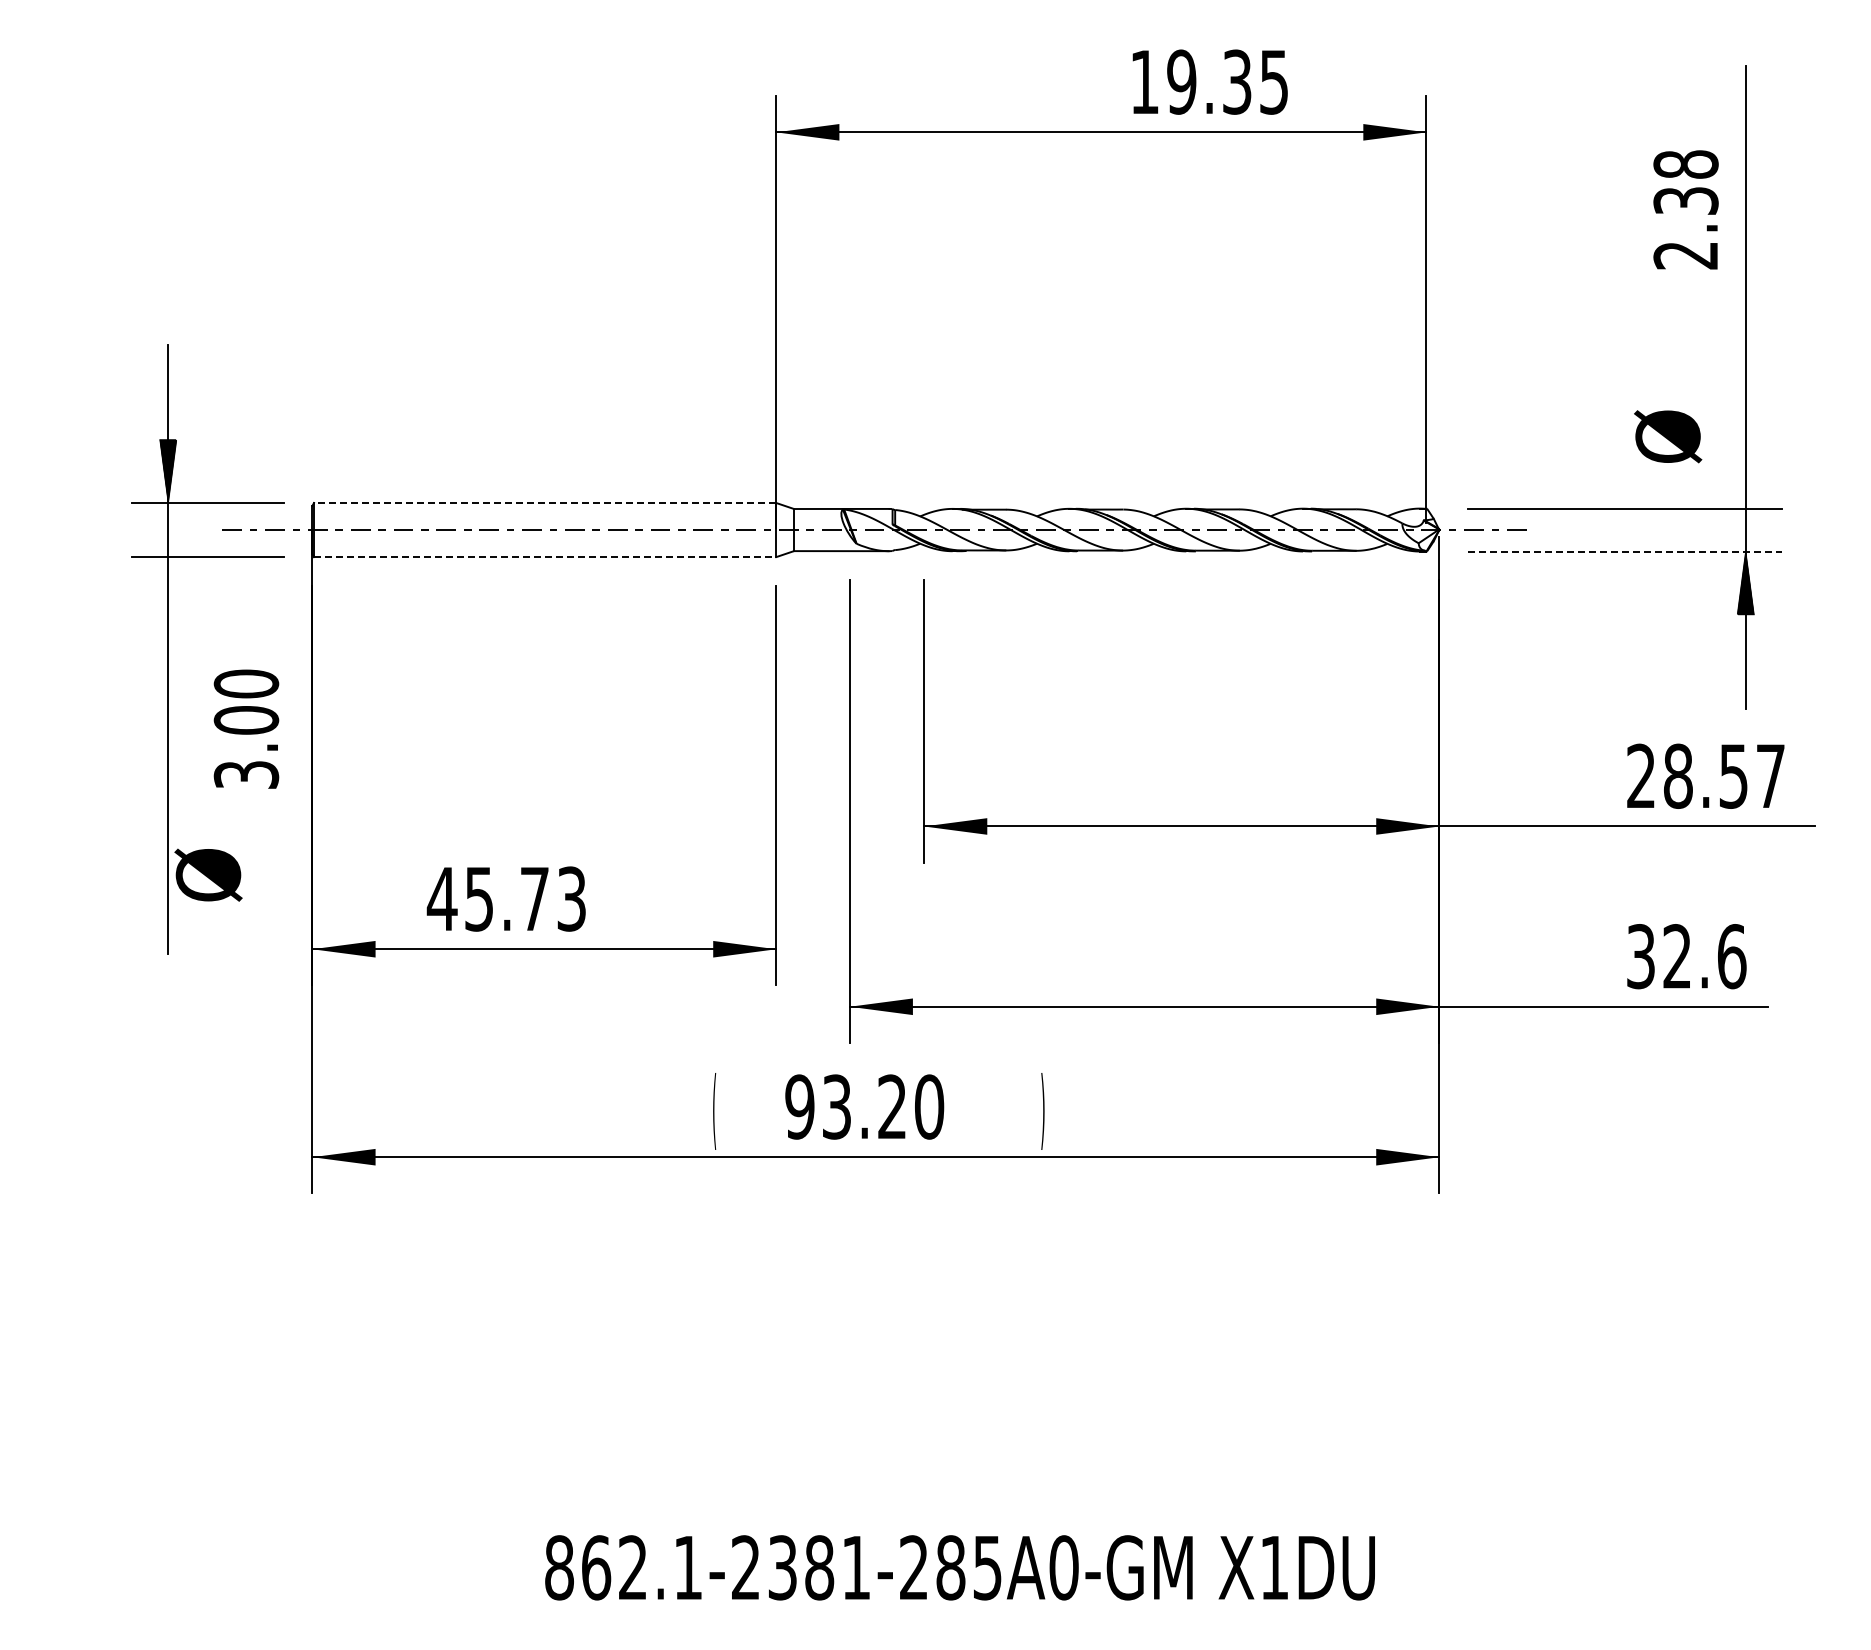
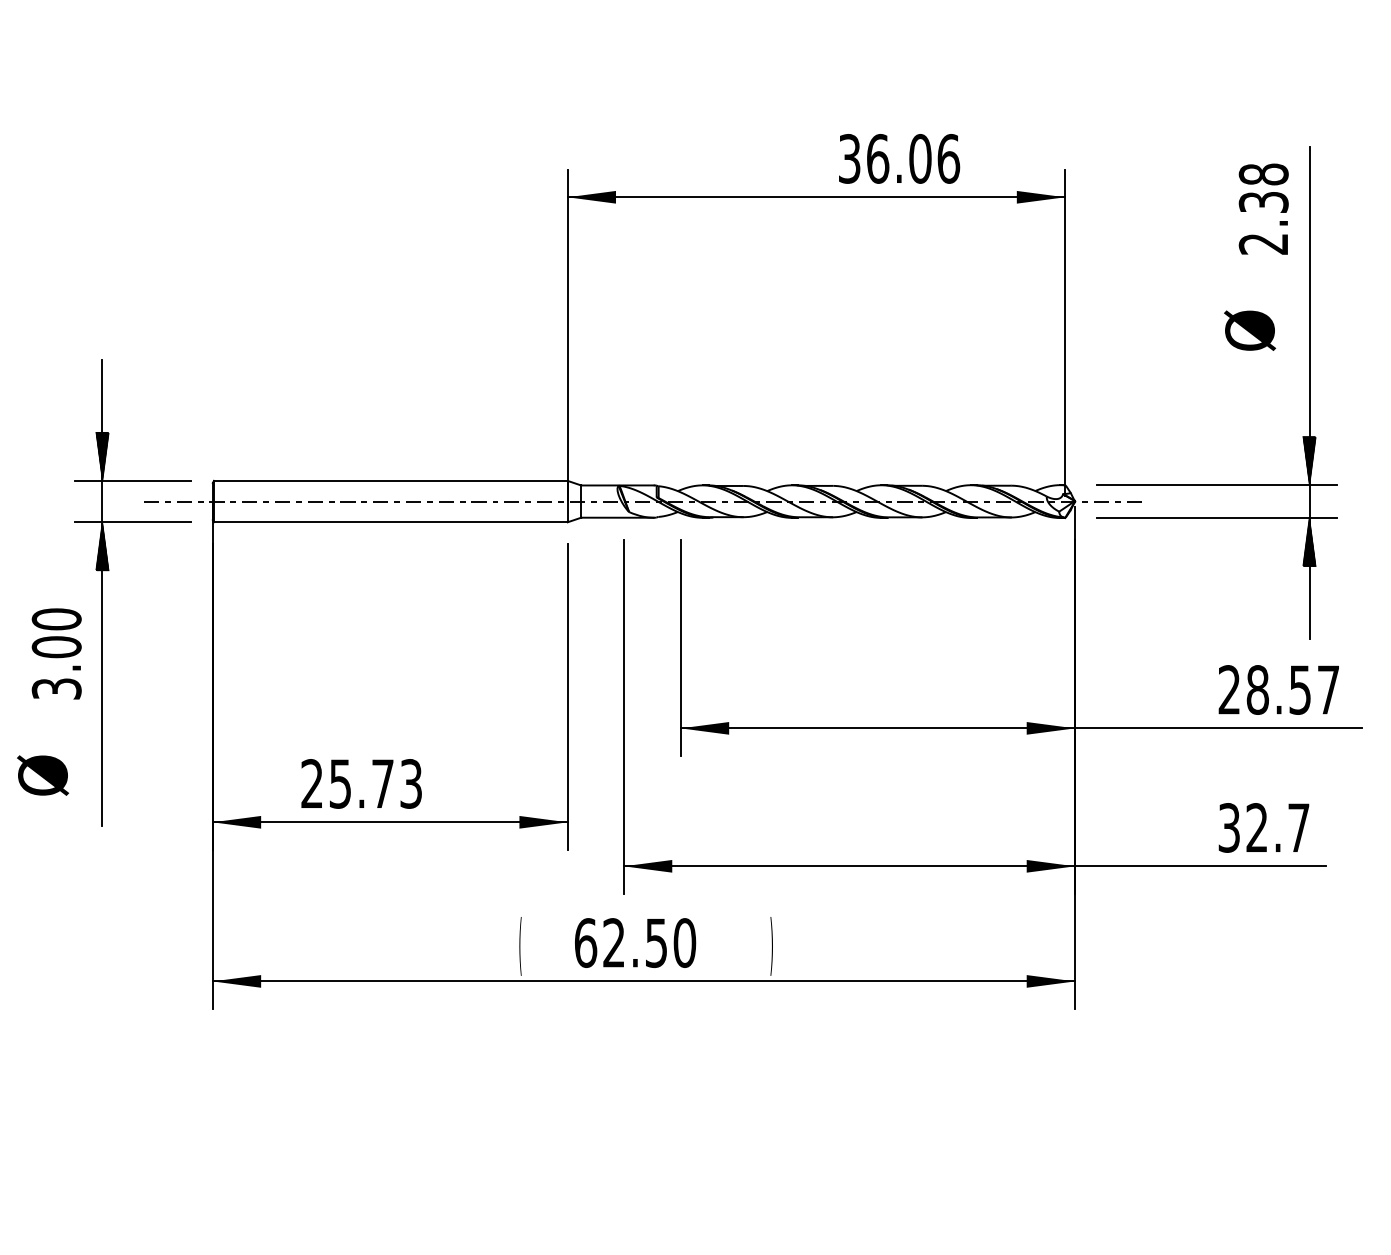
text: (1209, 81) -> (899, 158), 19.35 -> 36.06
text: (1685, 209) -> (1263, 208), moved
text: (1668, 436) -> (1250, 330), moved
hatch: (1745, 476) -> (1309, 460), added
line: (544, 503) -> (390, 481), dashed -> solid
line: (1624, 551) -> (1216, 517), dashed -> solid
line: (545, 557) -> (391, 522), dashed -> solid
hatch: (167, 588) -> (101, 546), added
text: (246, 728) -> (56, 653), moved
text: (208, 874) -> (43, 775), moved
text: (441, 898) -> (311, 783), 45.73 -> 25.73
text: (1732, 956) -> (1299, 827), 32.6 -> 32.7
text: (845, 1106) -> (620, 942), 93.20 -> 62.50

